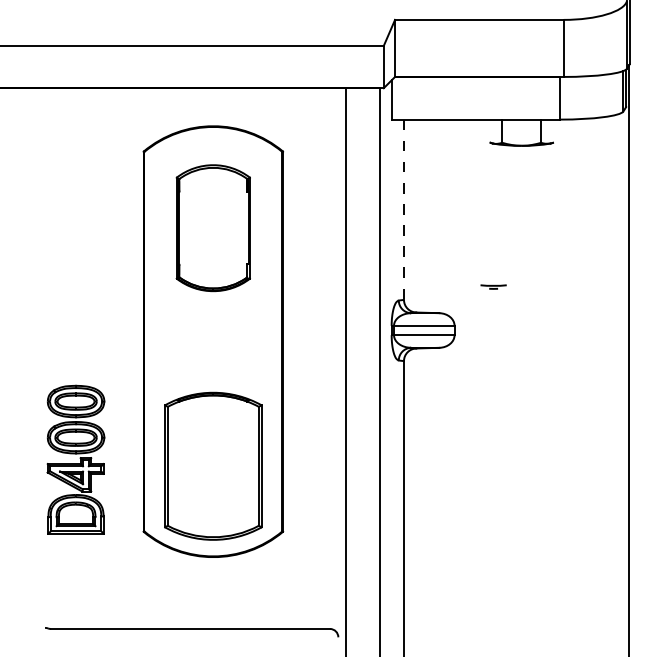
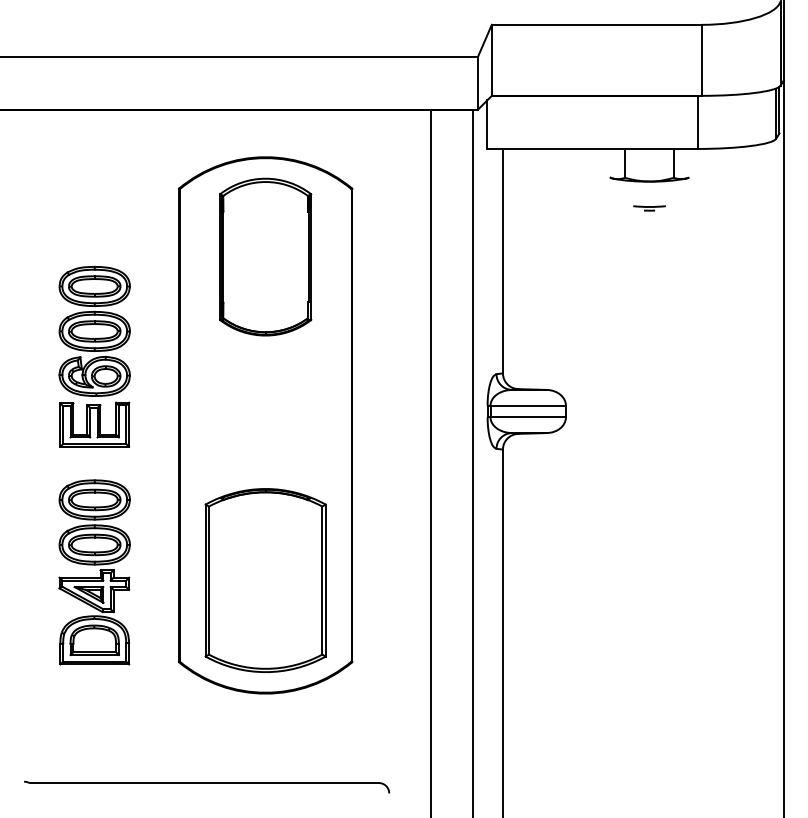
line: (403, 210) -> (502, 261), dashed -> solid
part: (213, 227) -> (265, 256), moved
part: (75, 286) -> (94, 356), added
part: (493, 287) -> (649, 208), moved
part: (192, 631) -> (207, 786), moved

